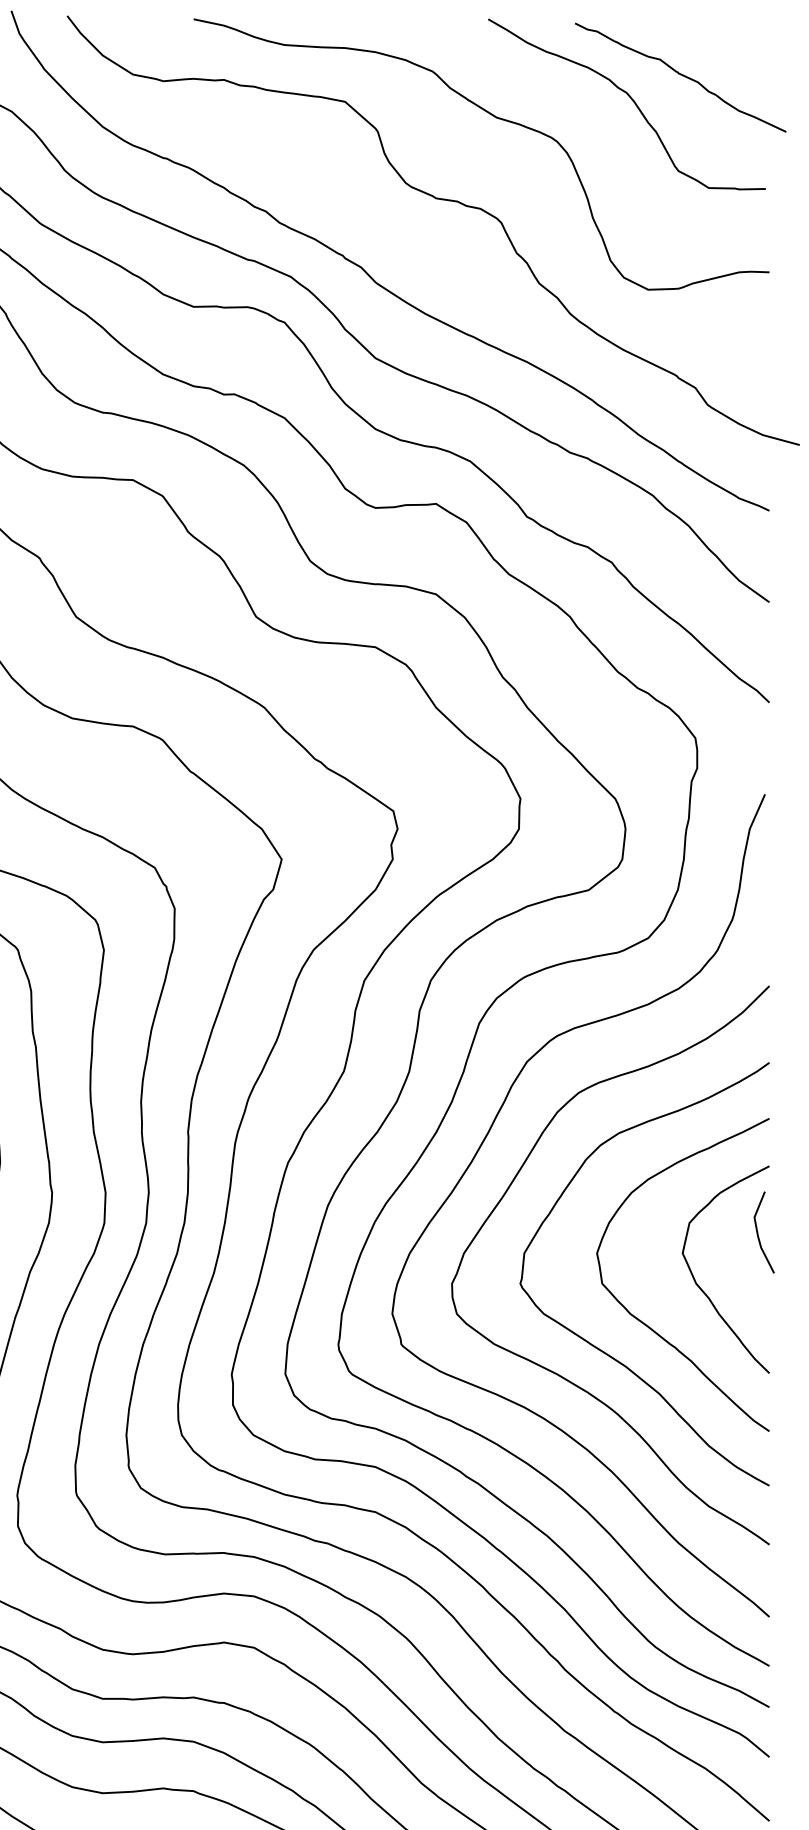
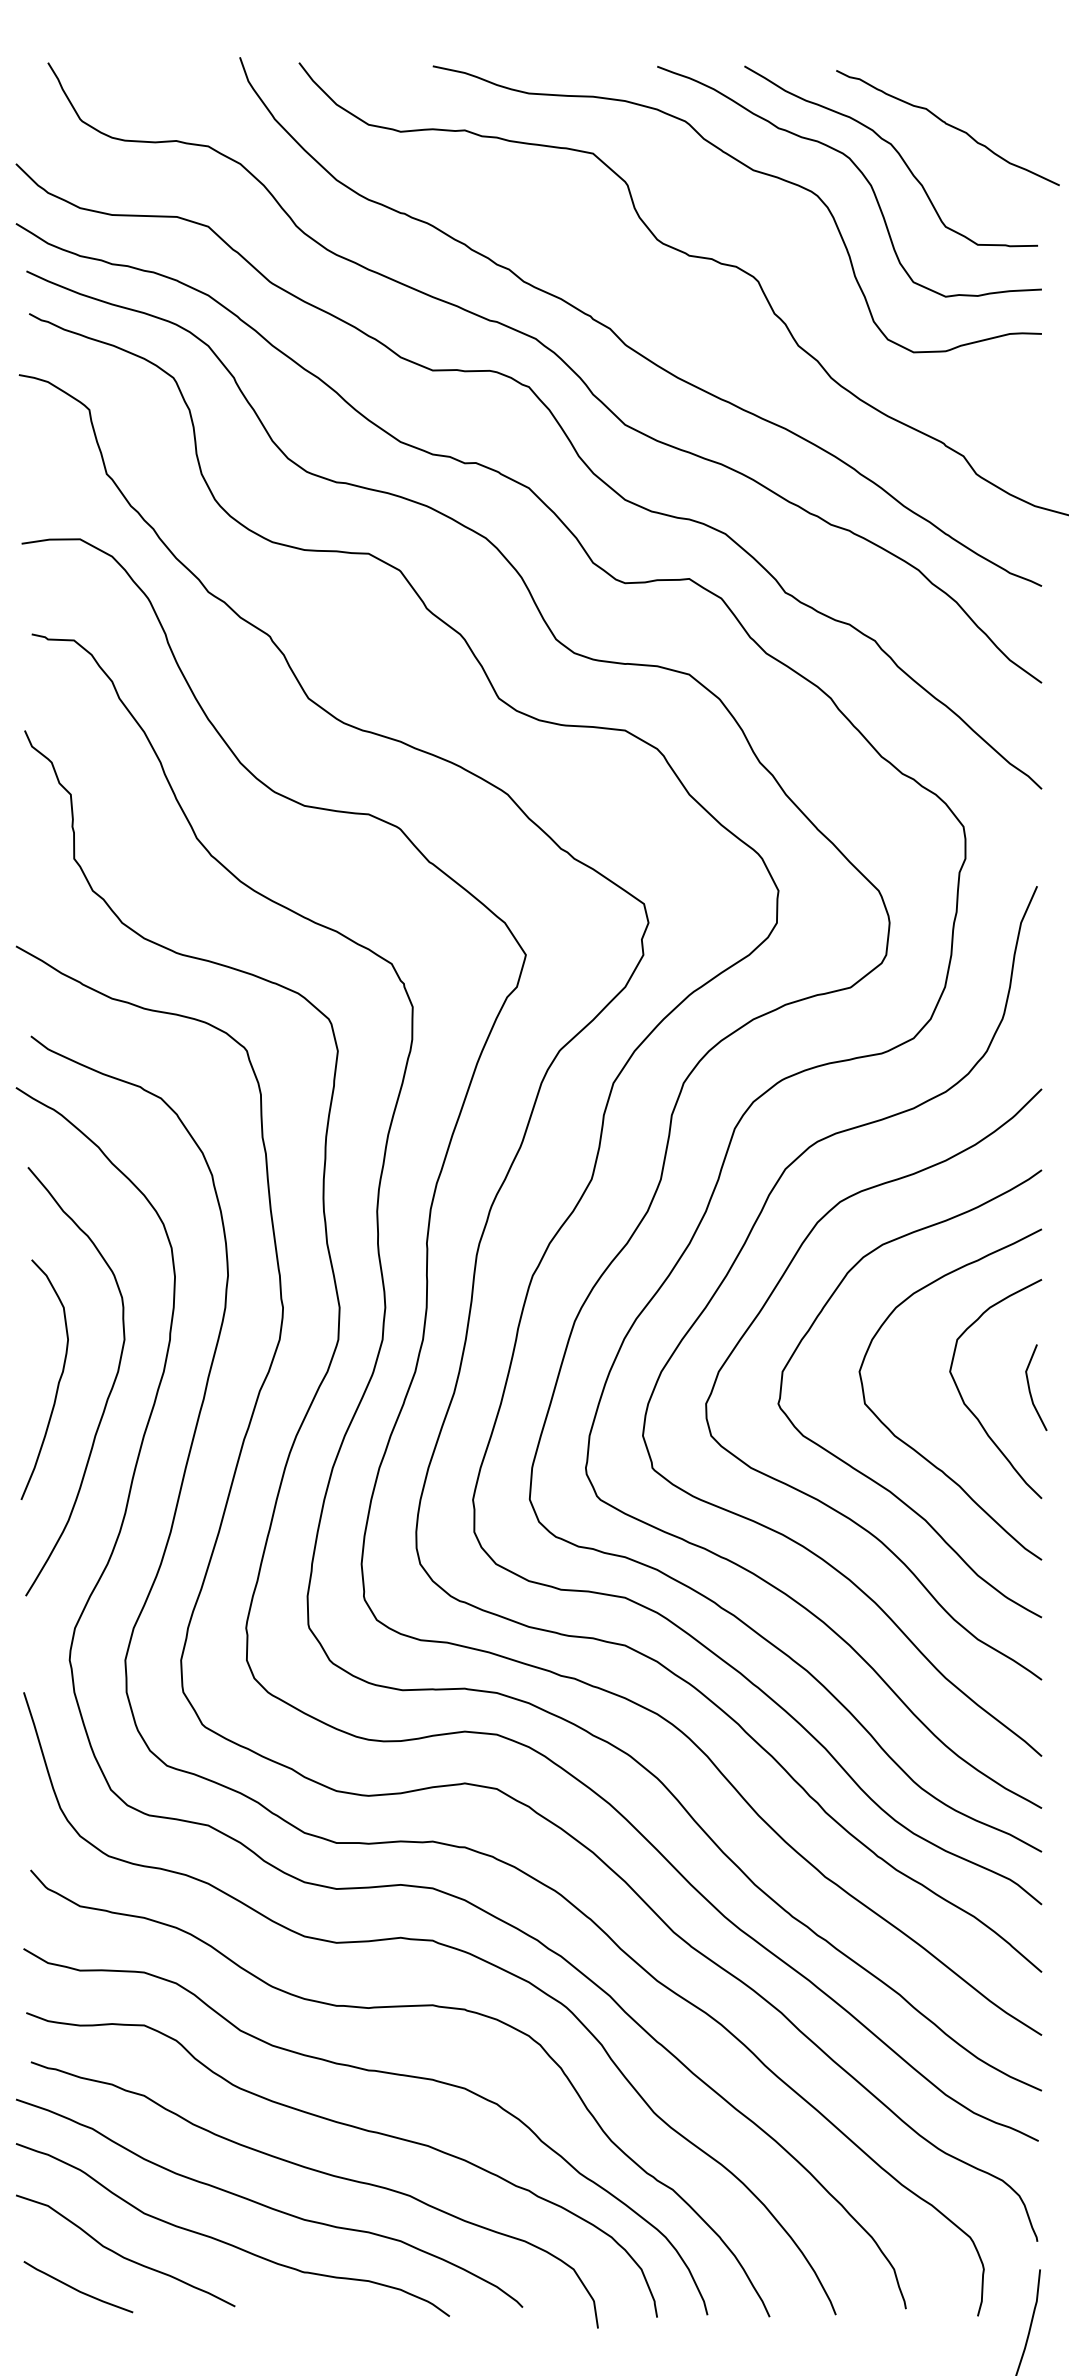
curve: (597, 118) -> (859, 171), added
line: (758, 1233) -> (1030, 1388), moved

